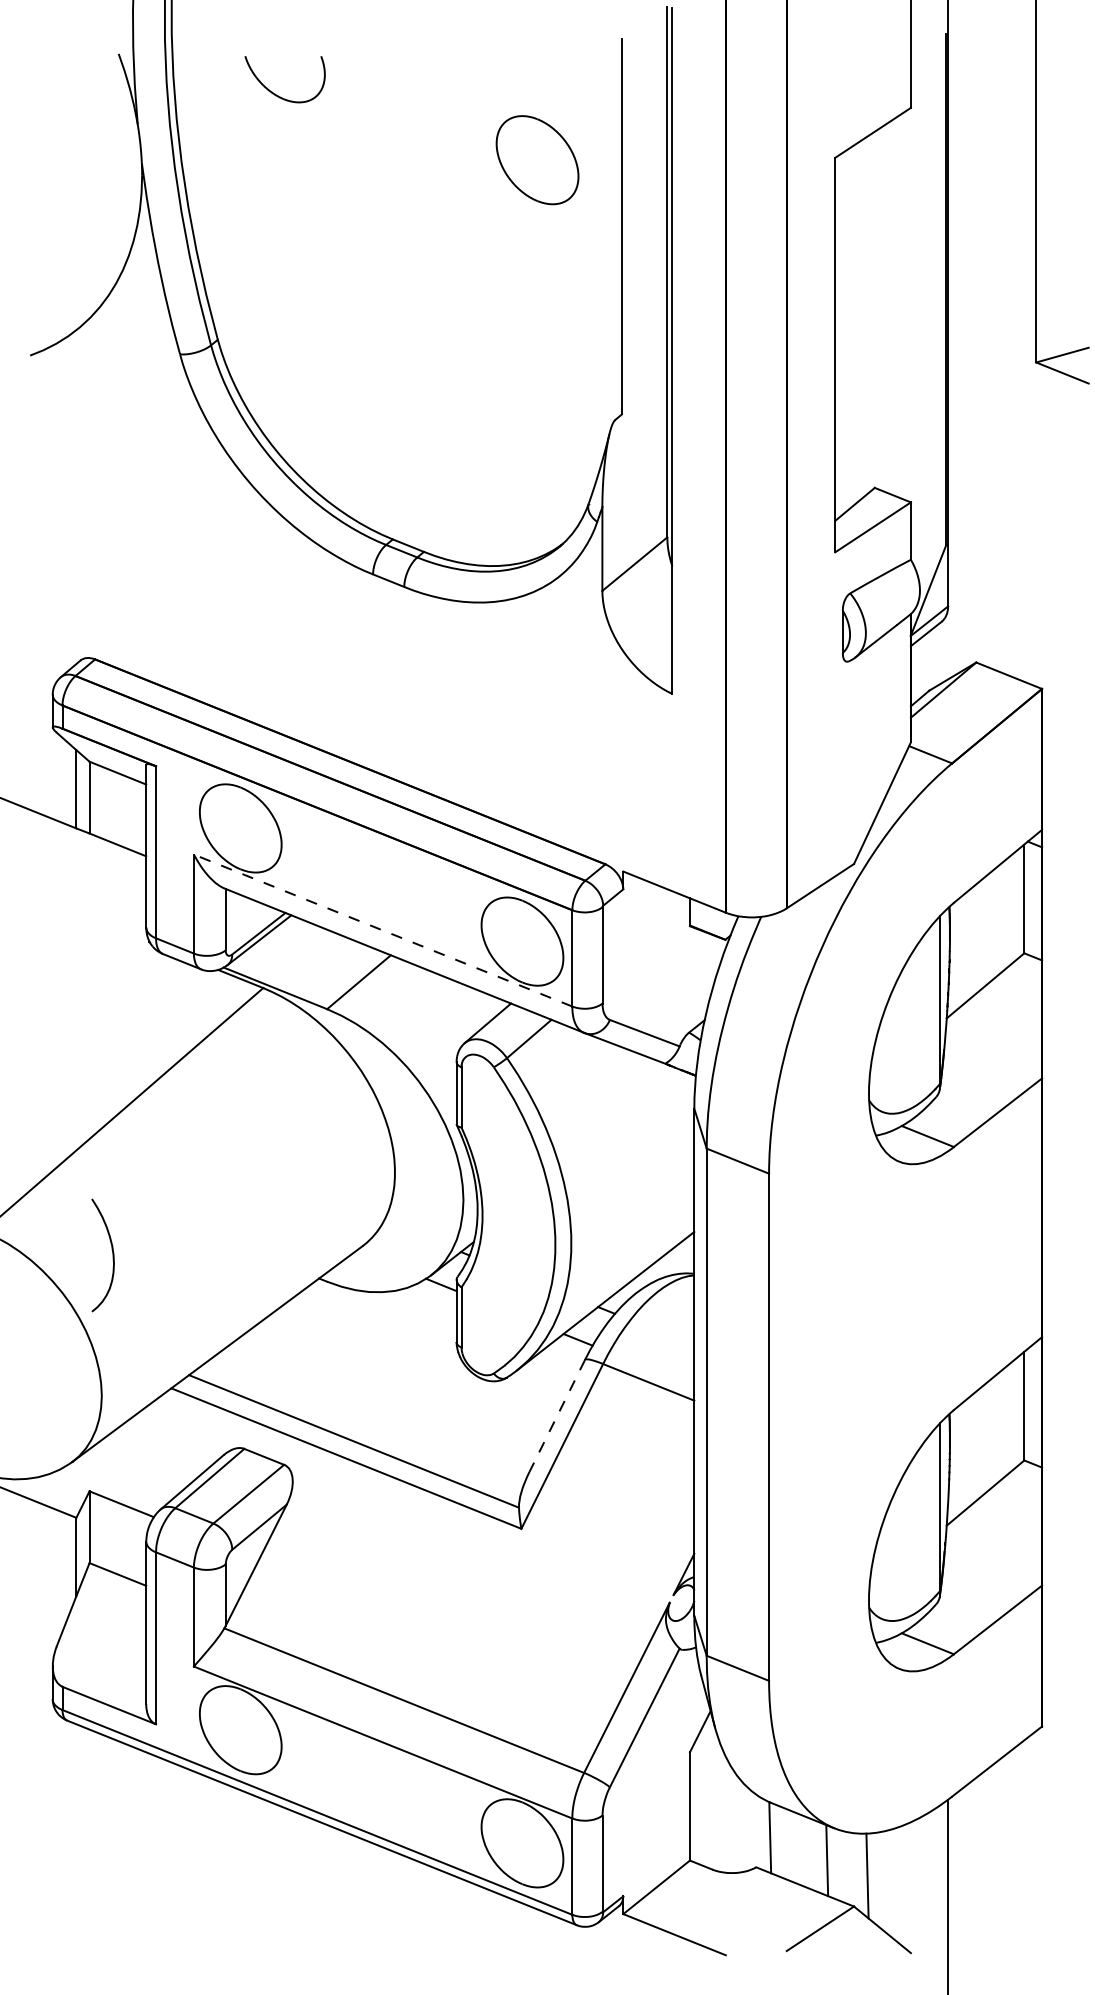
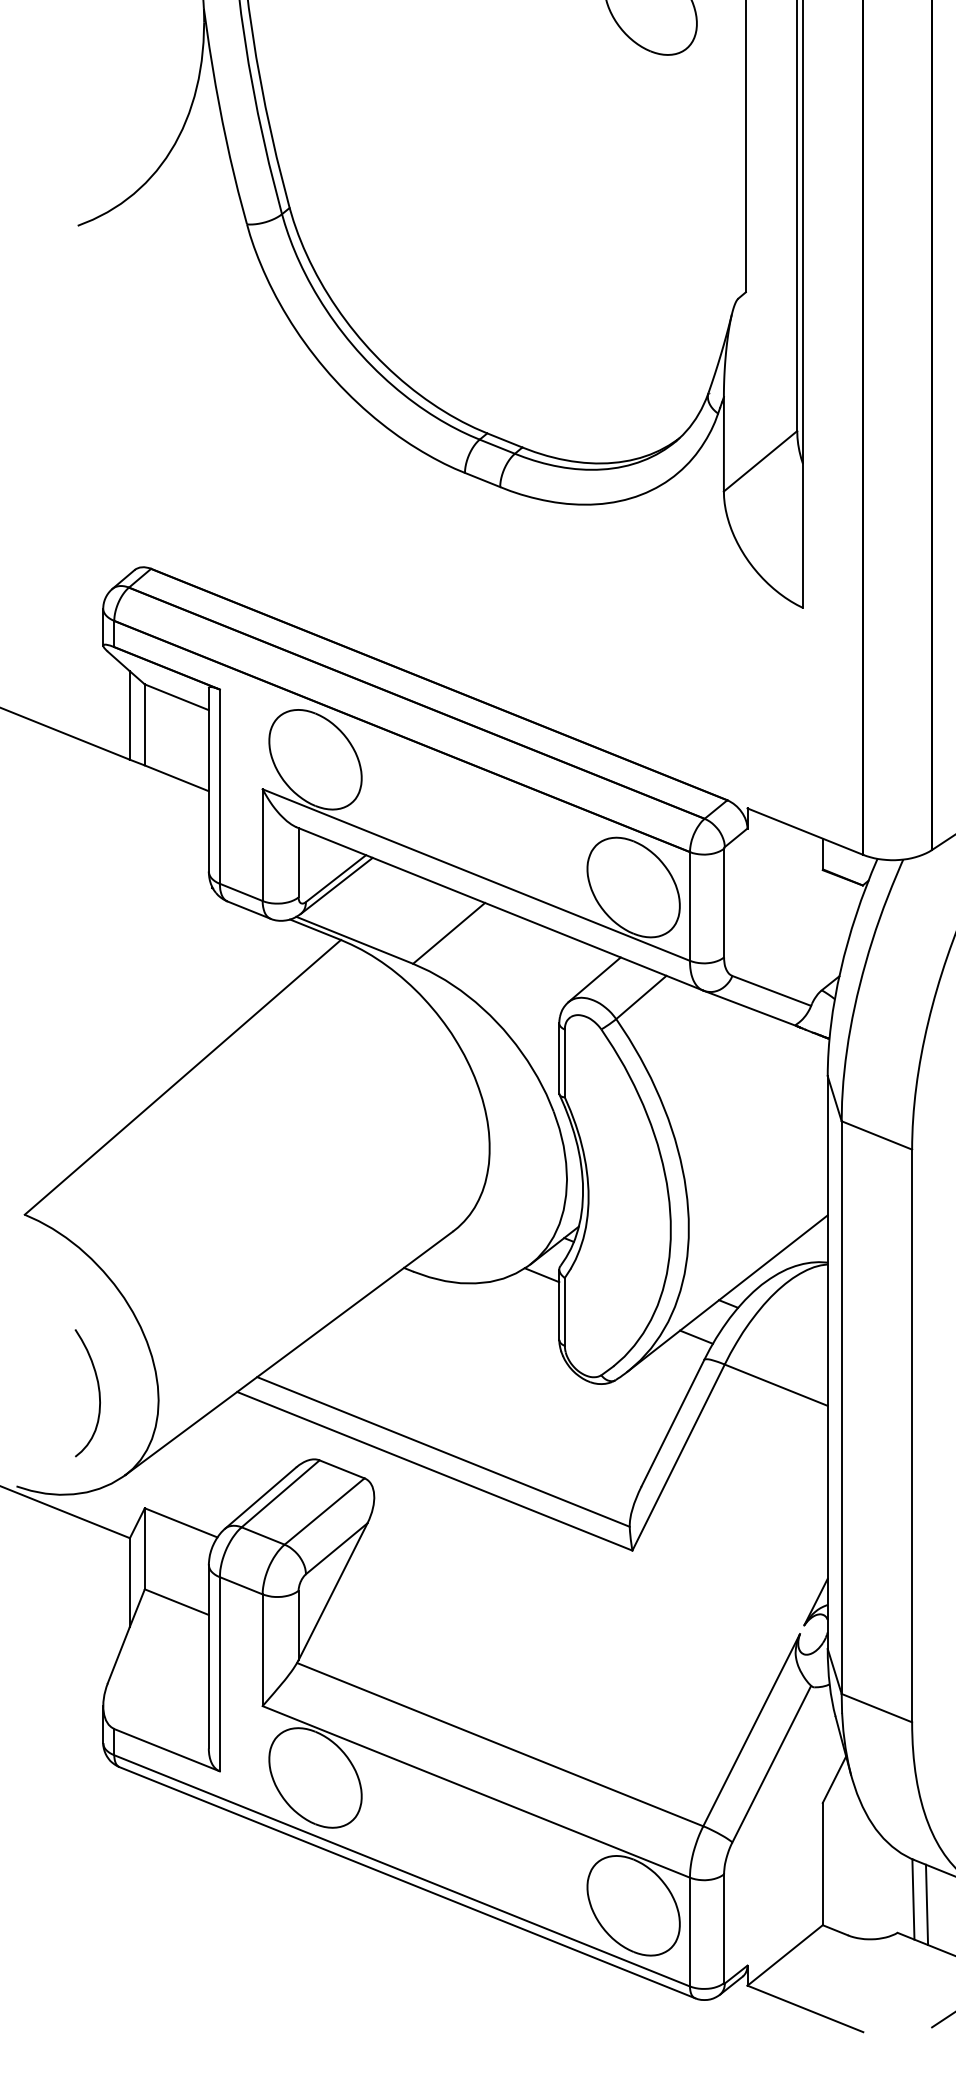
line: (383, 930) -> (476, 874), dashed -> solid
curve: (112, 1255) -> (98, 1393), moved
line: (557, 1416) -> (673, 1423), dashed -> solid
line: (782, 1842) -> (927, 1904), added

